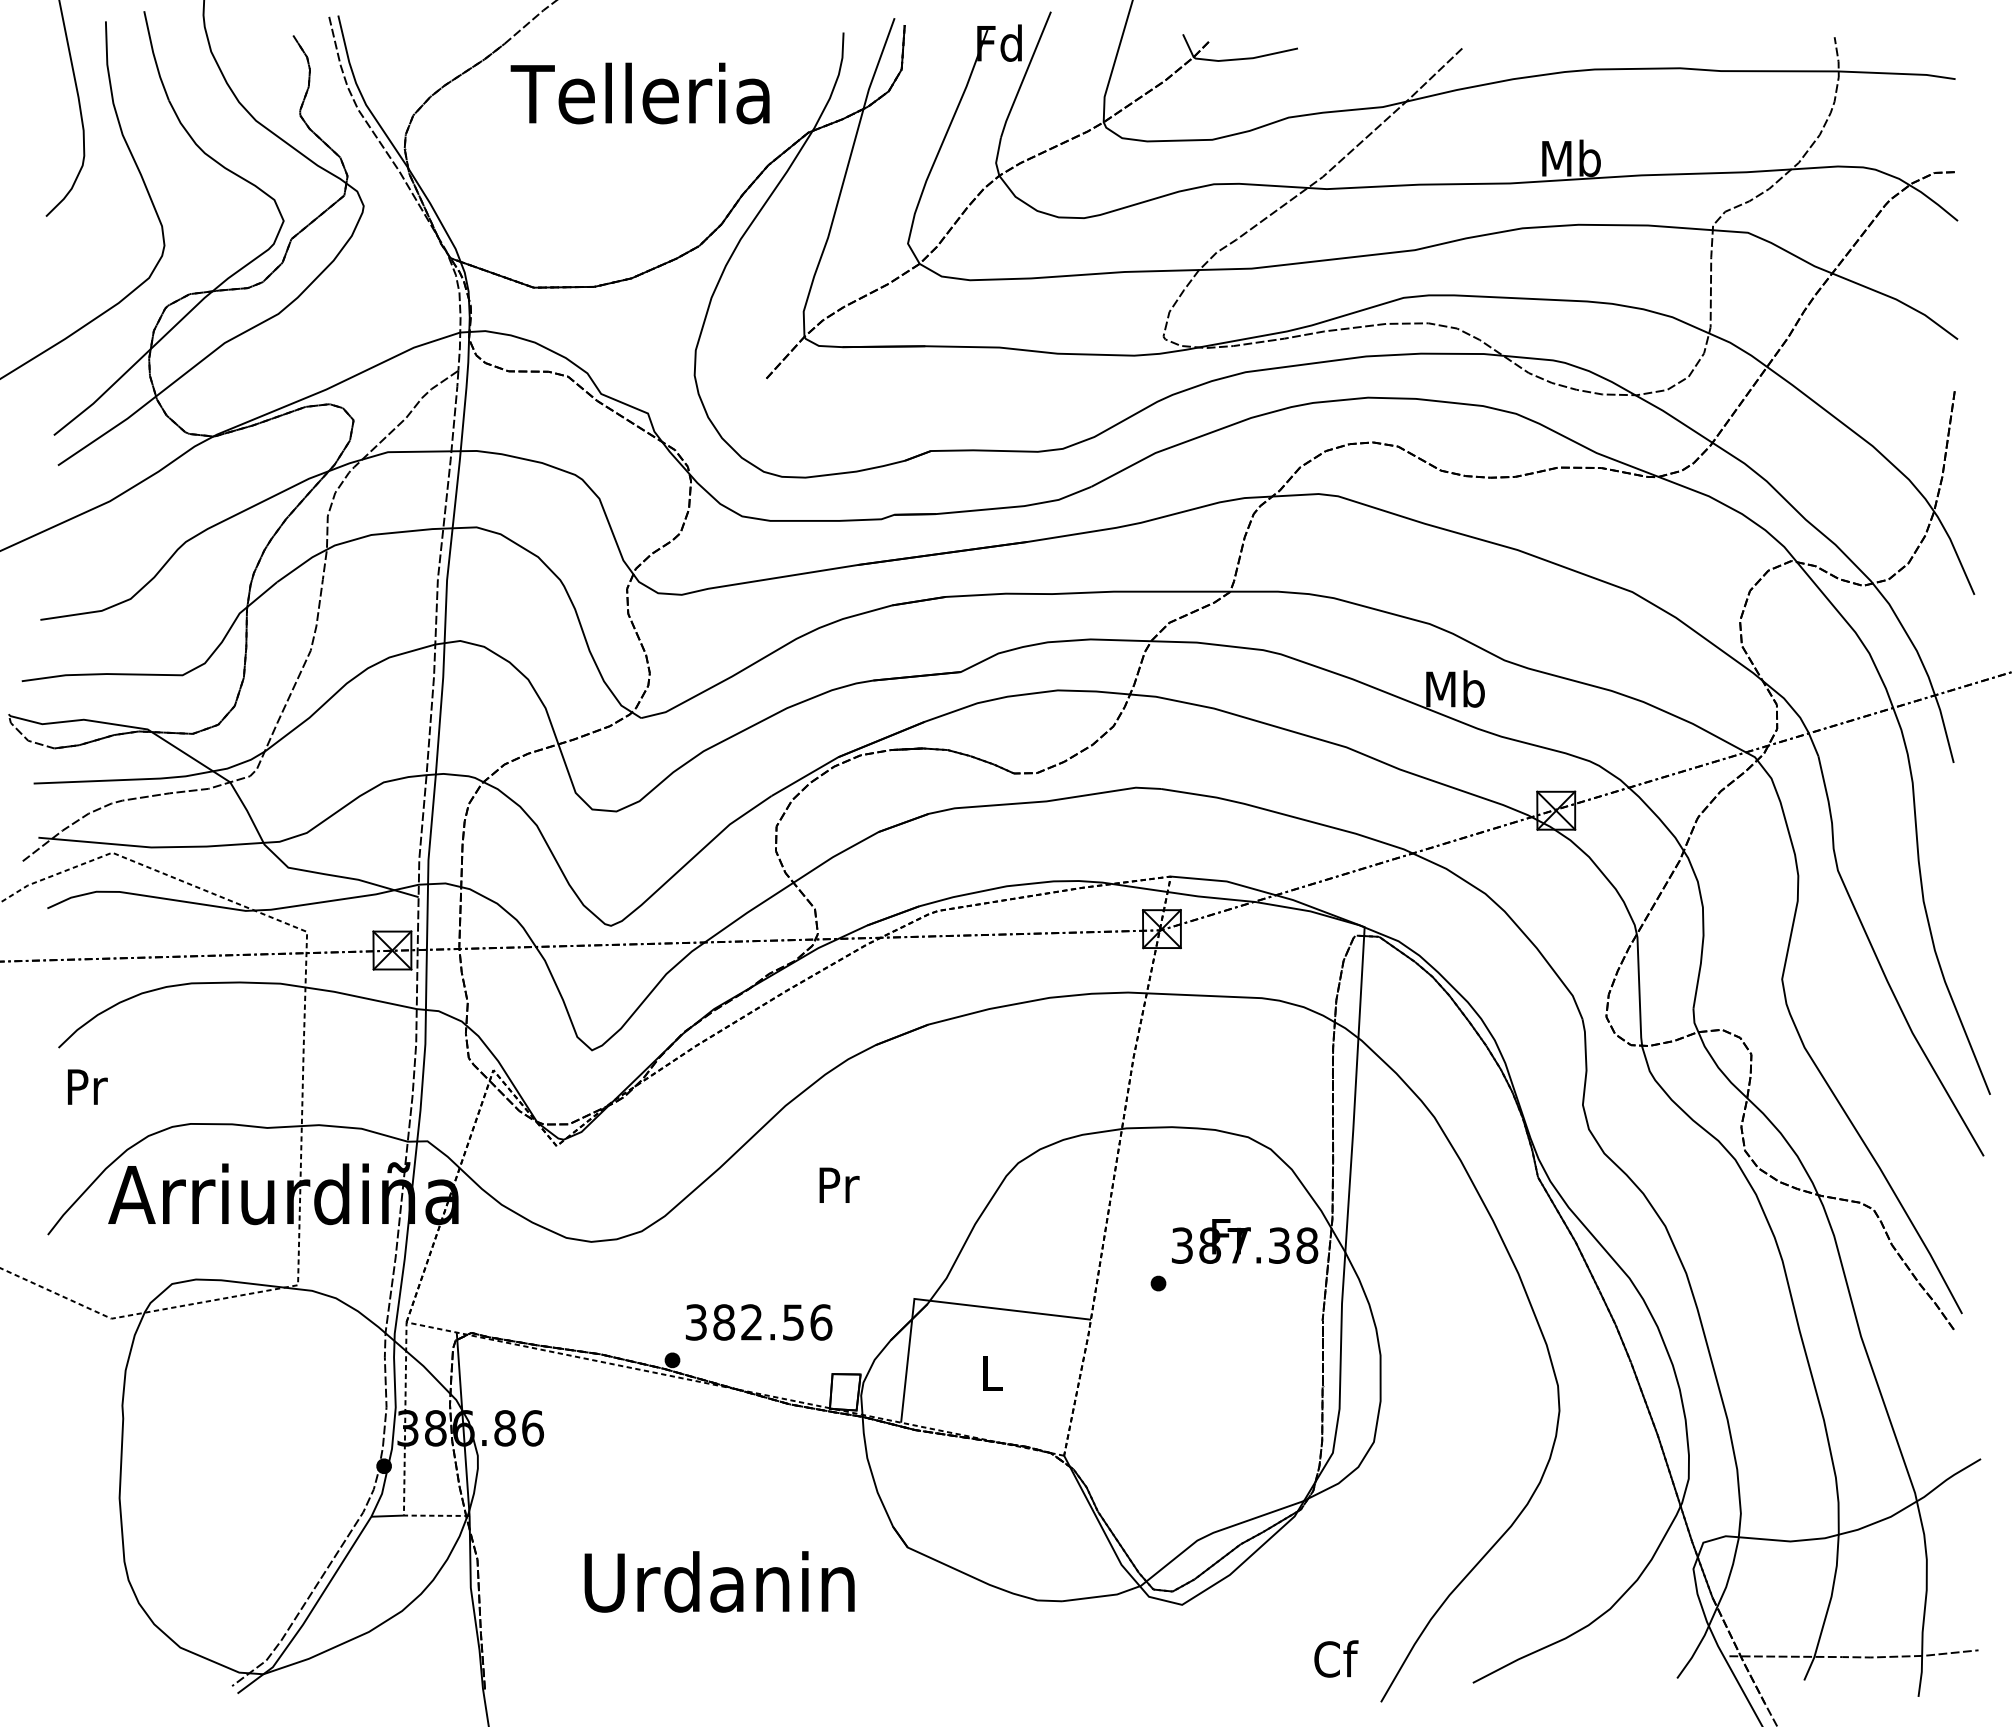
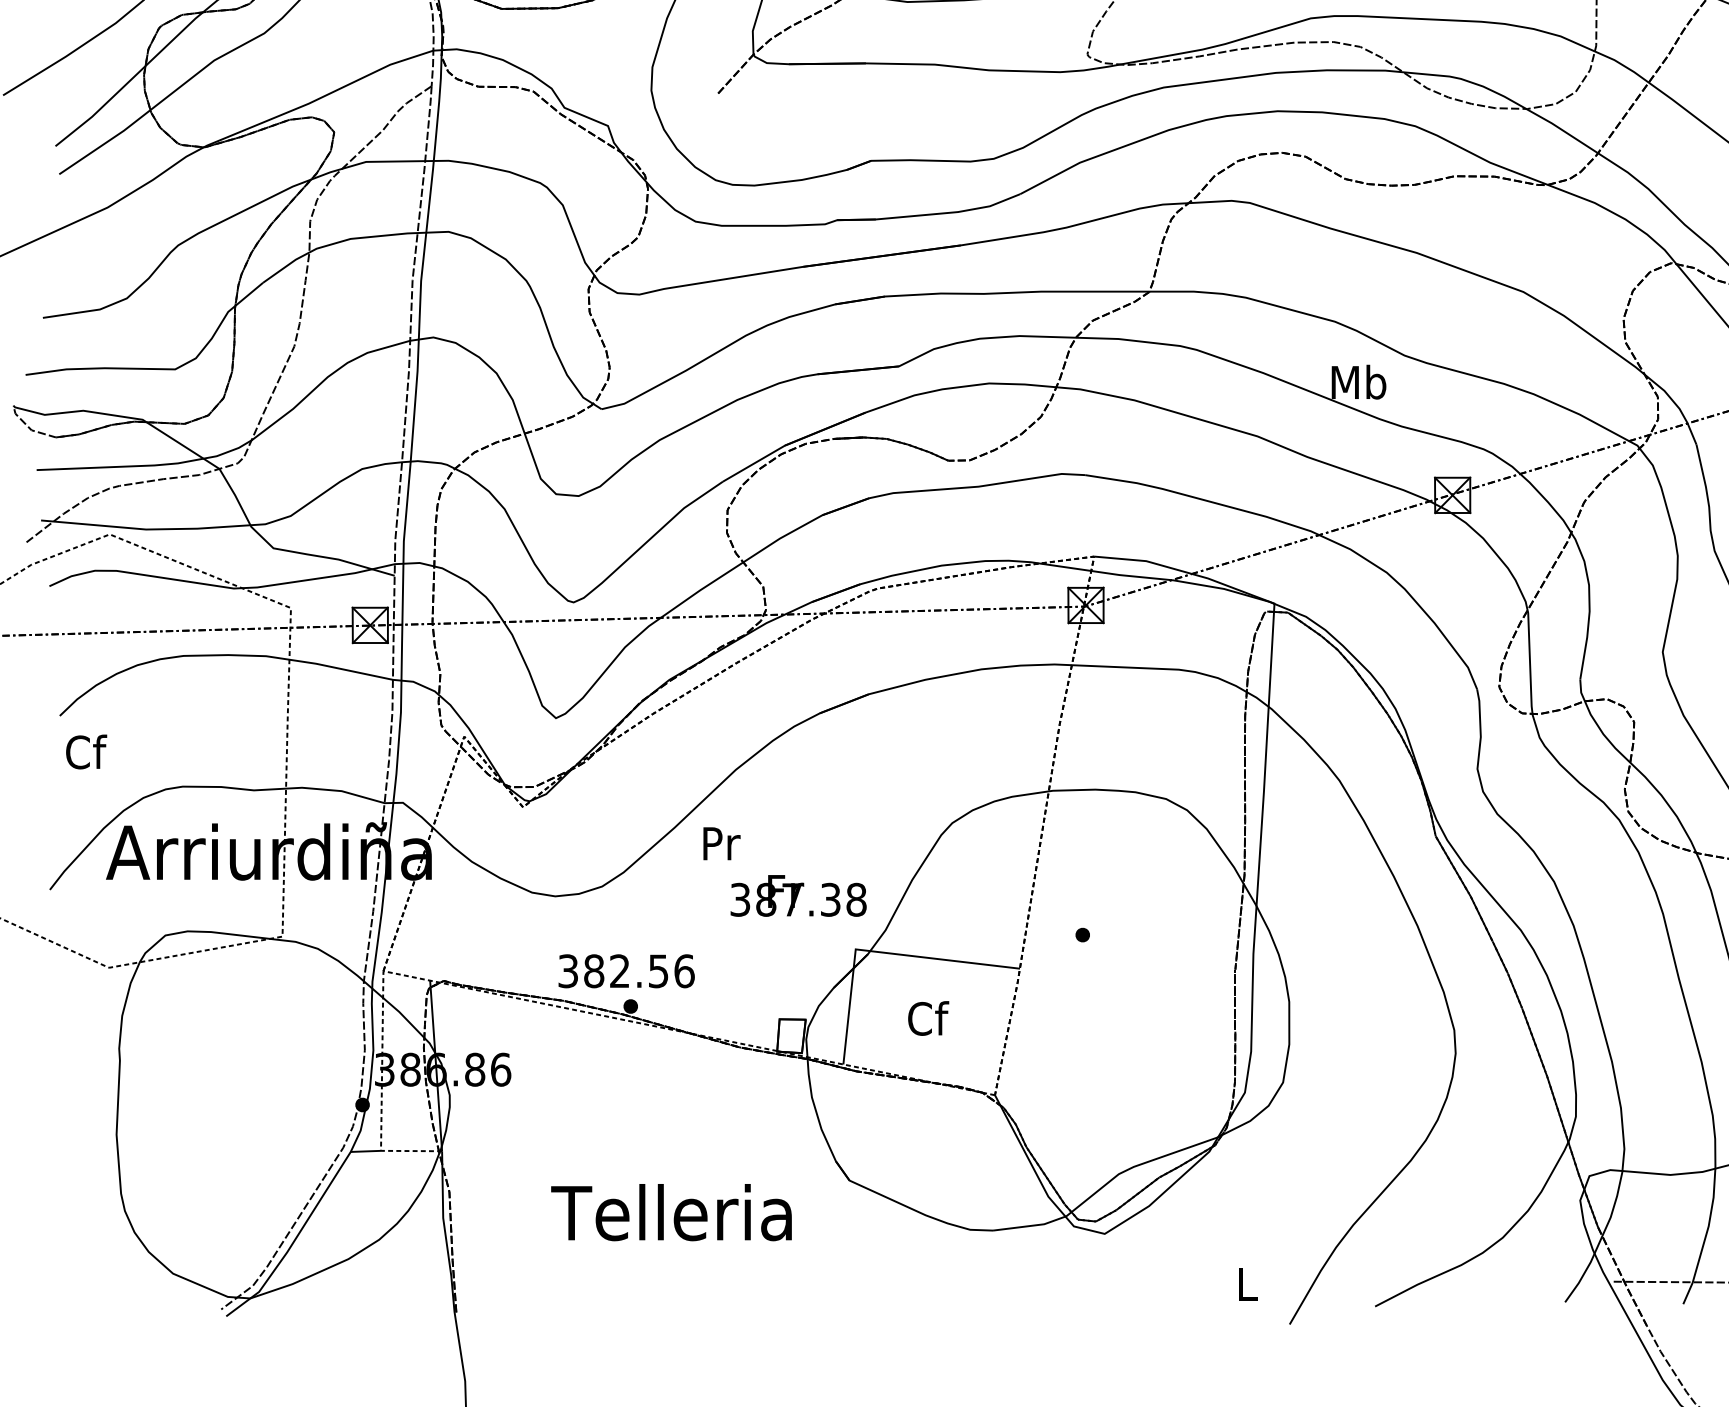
text: (87, 1086) -> (86, 751), Pr -> Cf
text: (839, 1184) -> (721, 842), moved
text: (1245, 1241) -> (799, 895), moved
text: (759, 1322) -> (627, 971), moved
text: (992, 1372) -> (928, 1017), L -> Cf
text: (719, 1581) -> (674, 1212), Urdanin -> Telleria
text: (1336, 1658) -> (1248, 1283), Cf -> L

